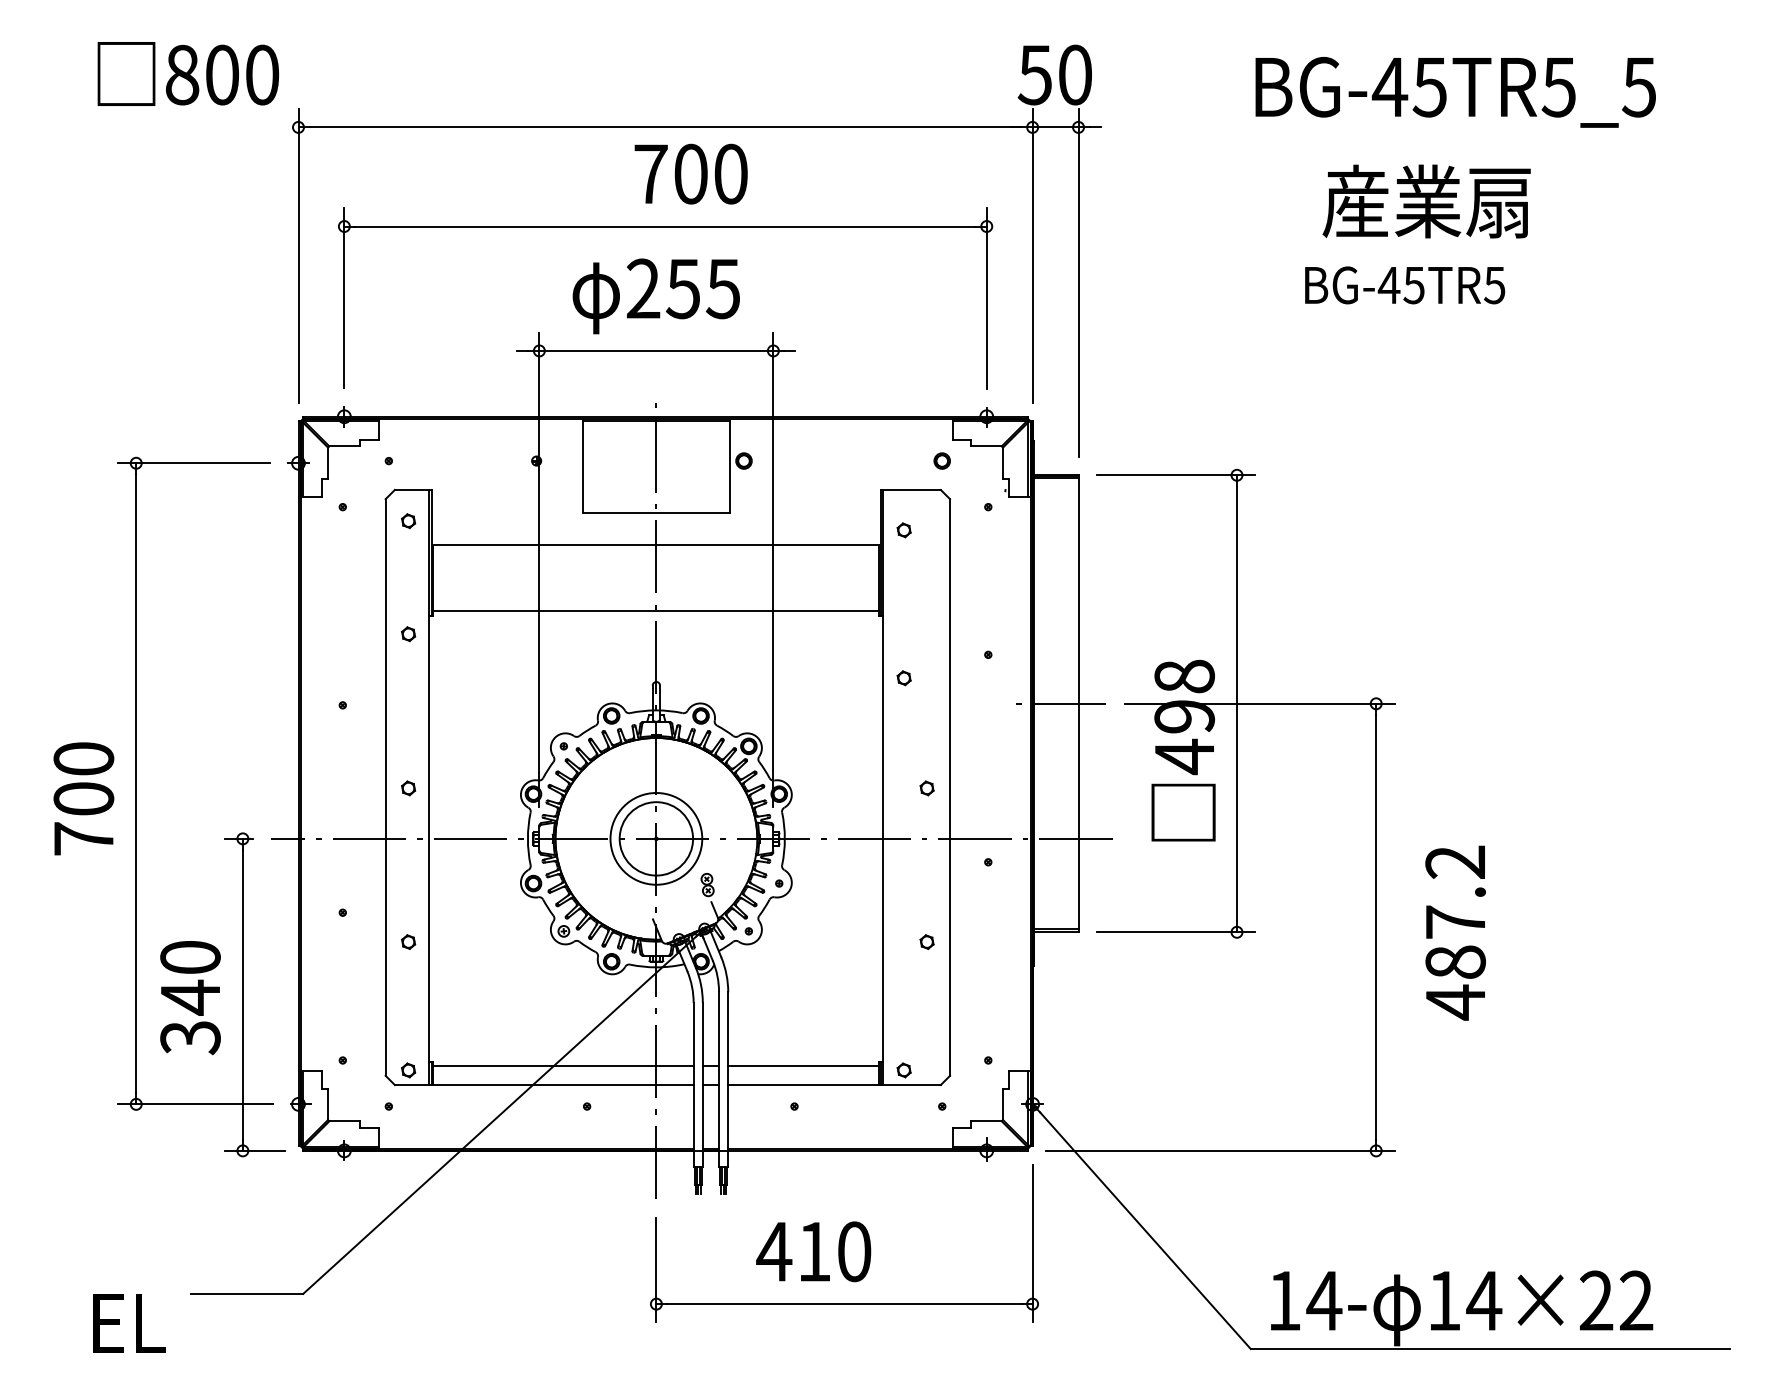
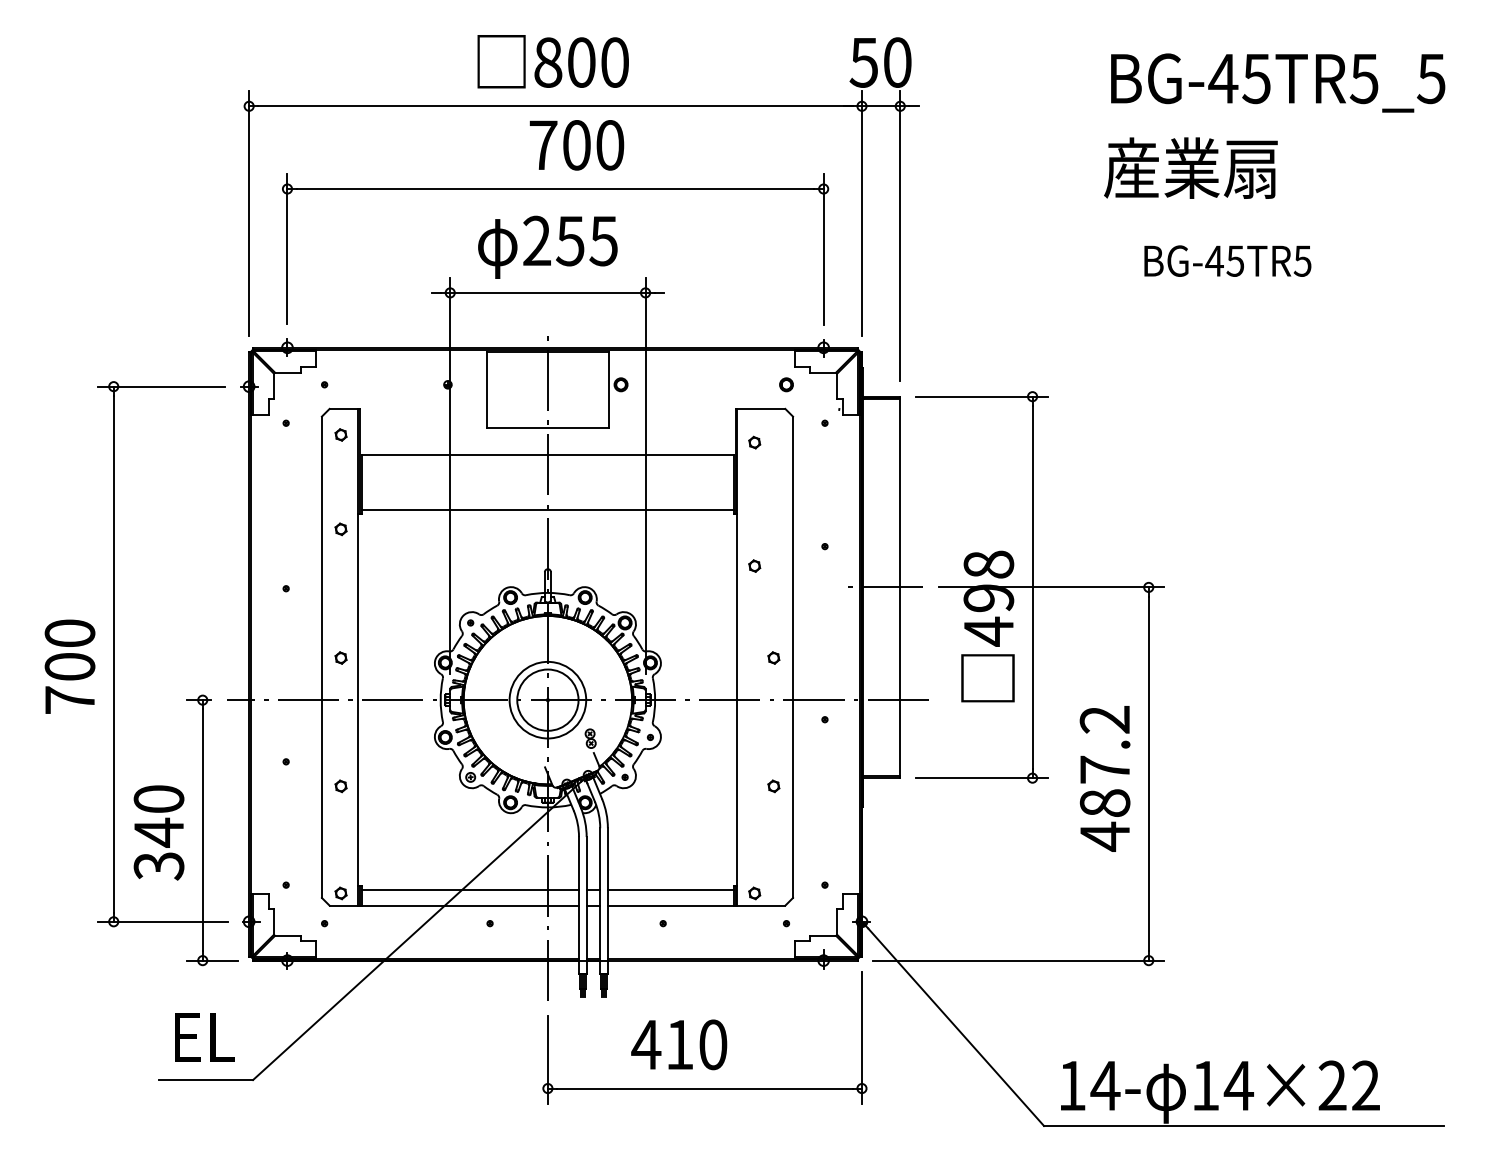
text: (187, 73) -> (552, 61), moved
text: (1456, 91) -> (1278, 82), moved
text: (1404, 284) -> (1227, 260), moved
text: (1454, 932) -> (1104, 778), moved
text: (128, 1323) -> (204, 1037), moved

